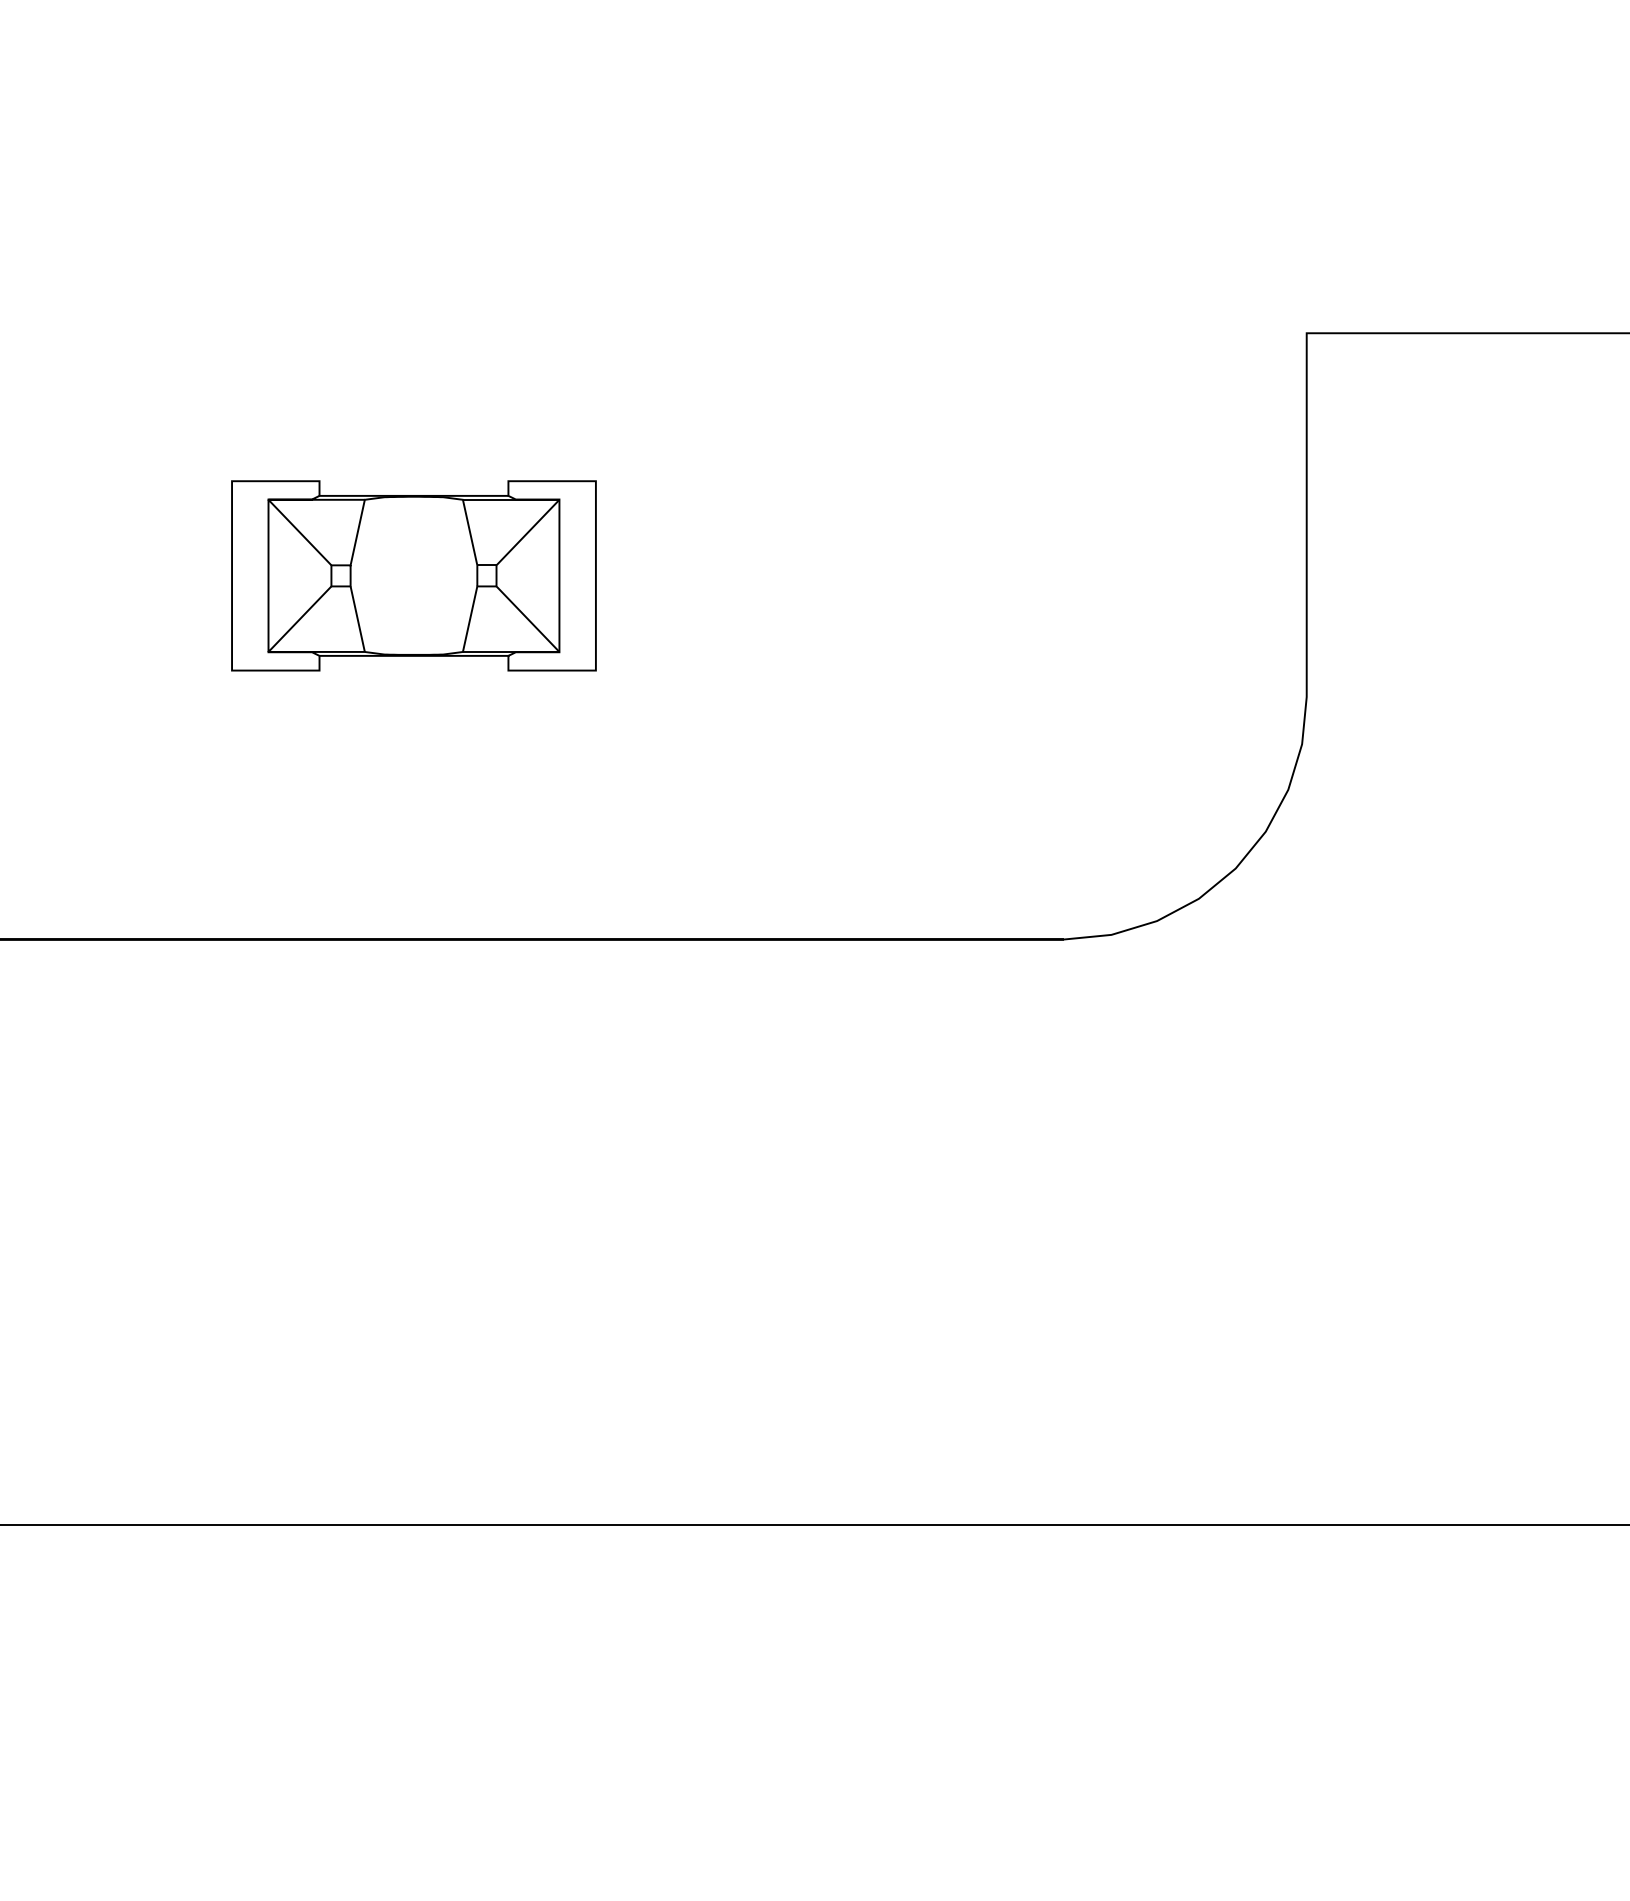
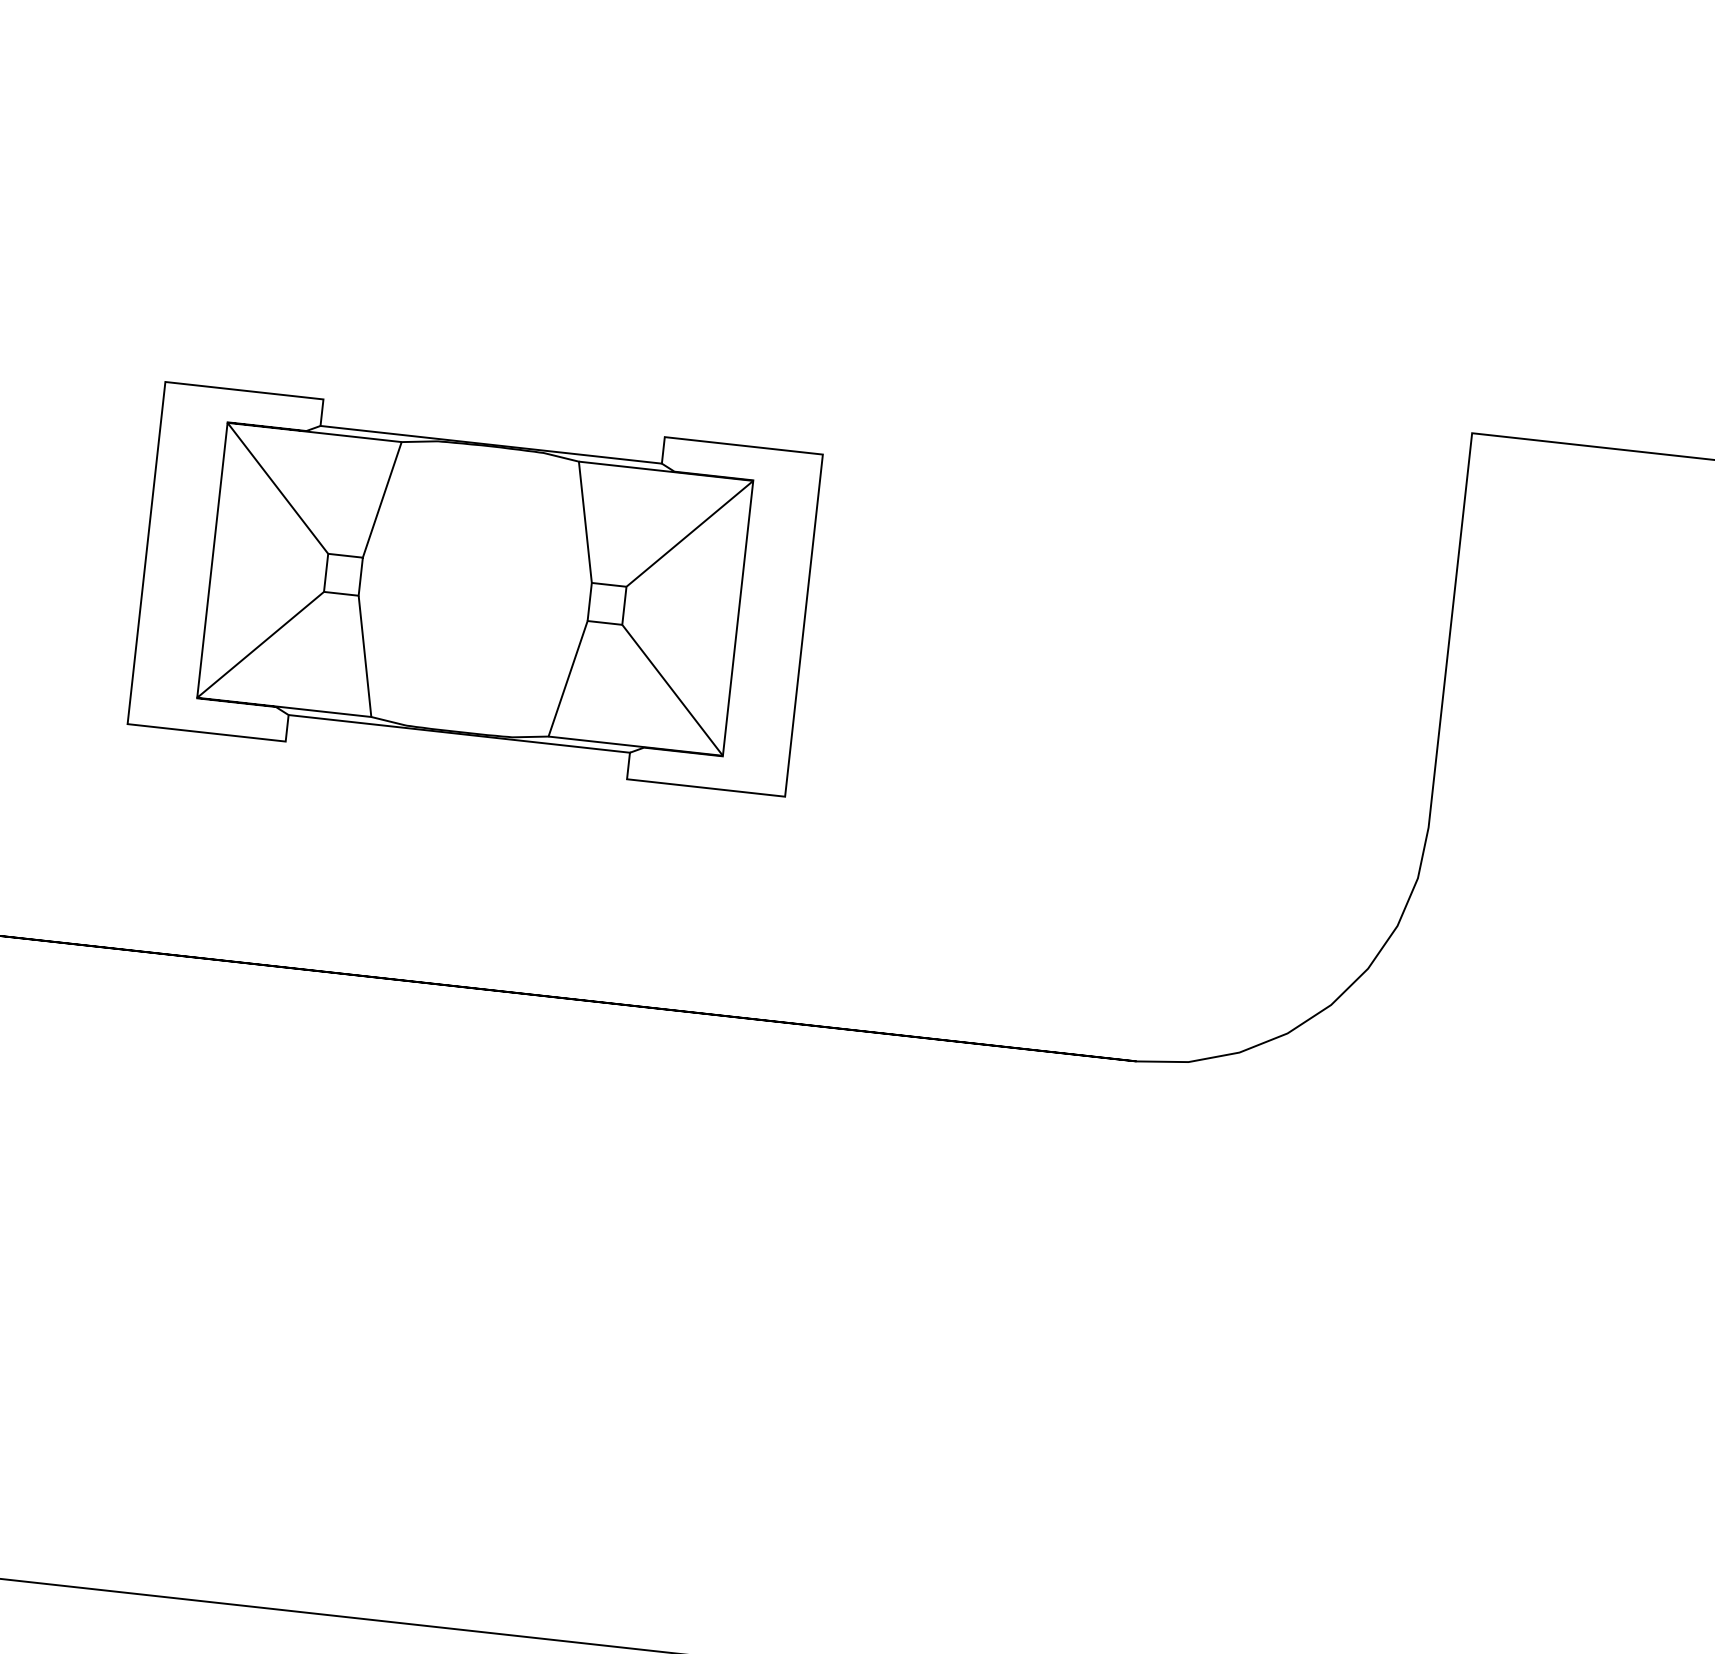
part: (413, 575) -> (474, 588), size x1.67

